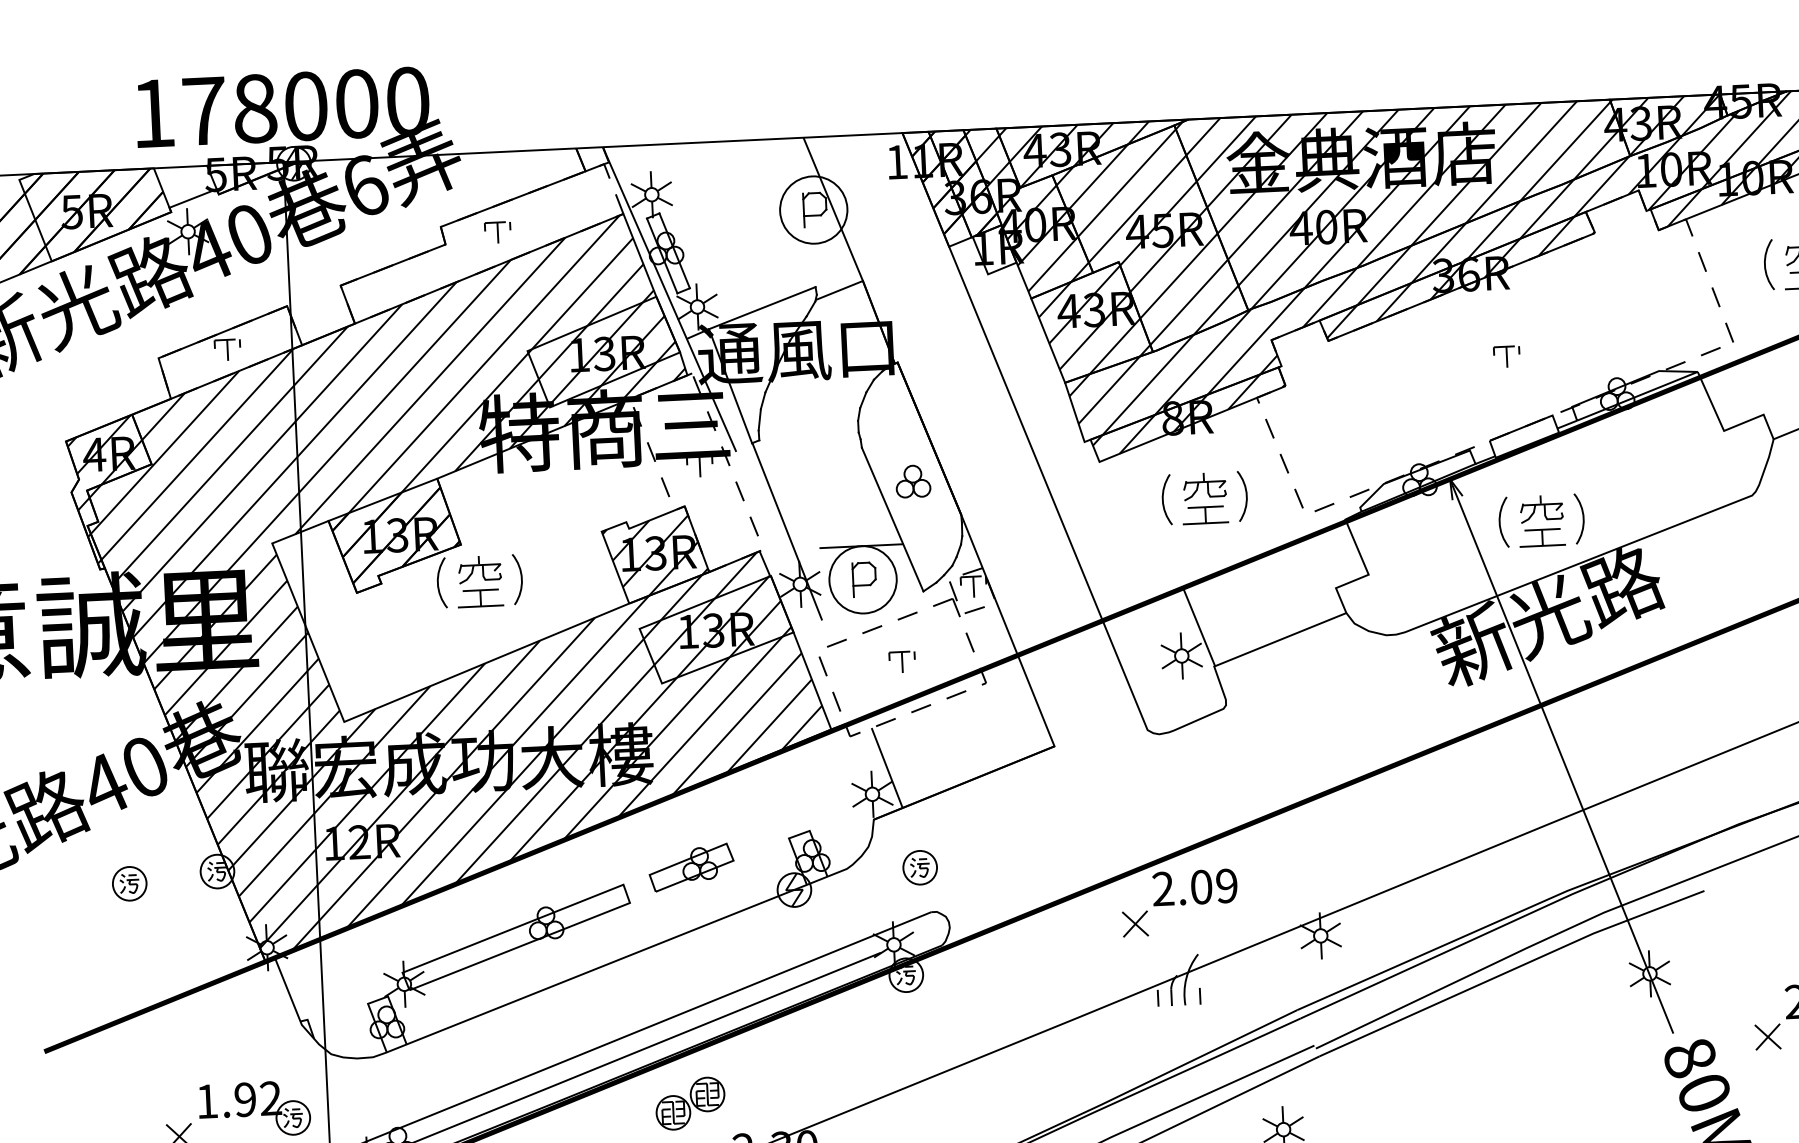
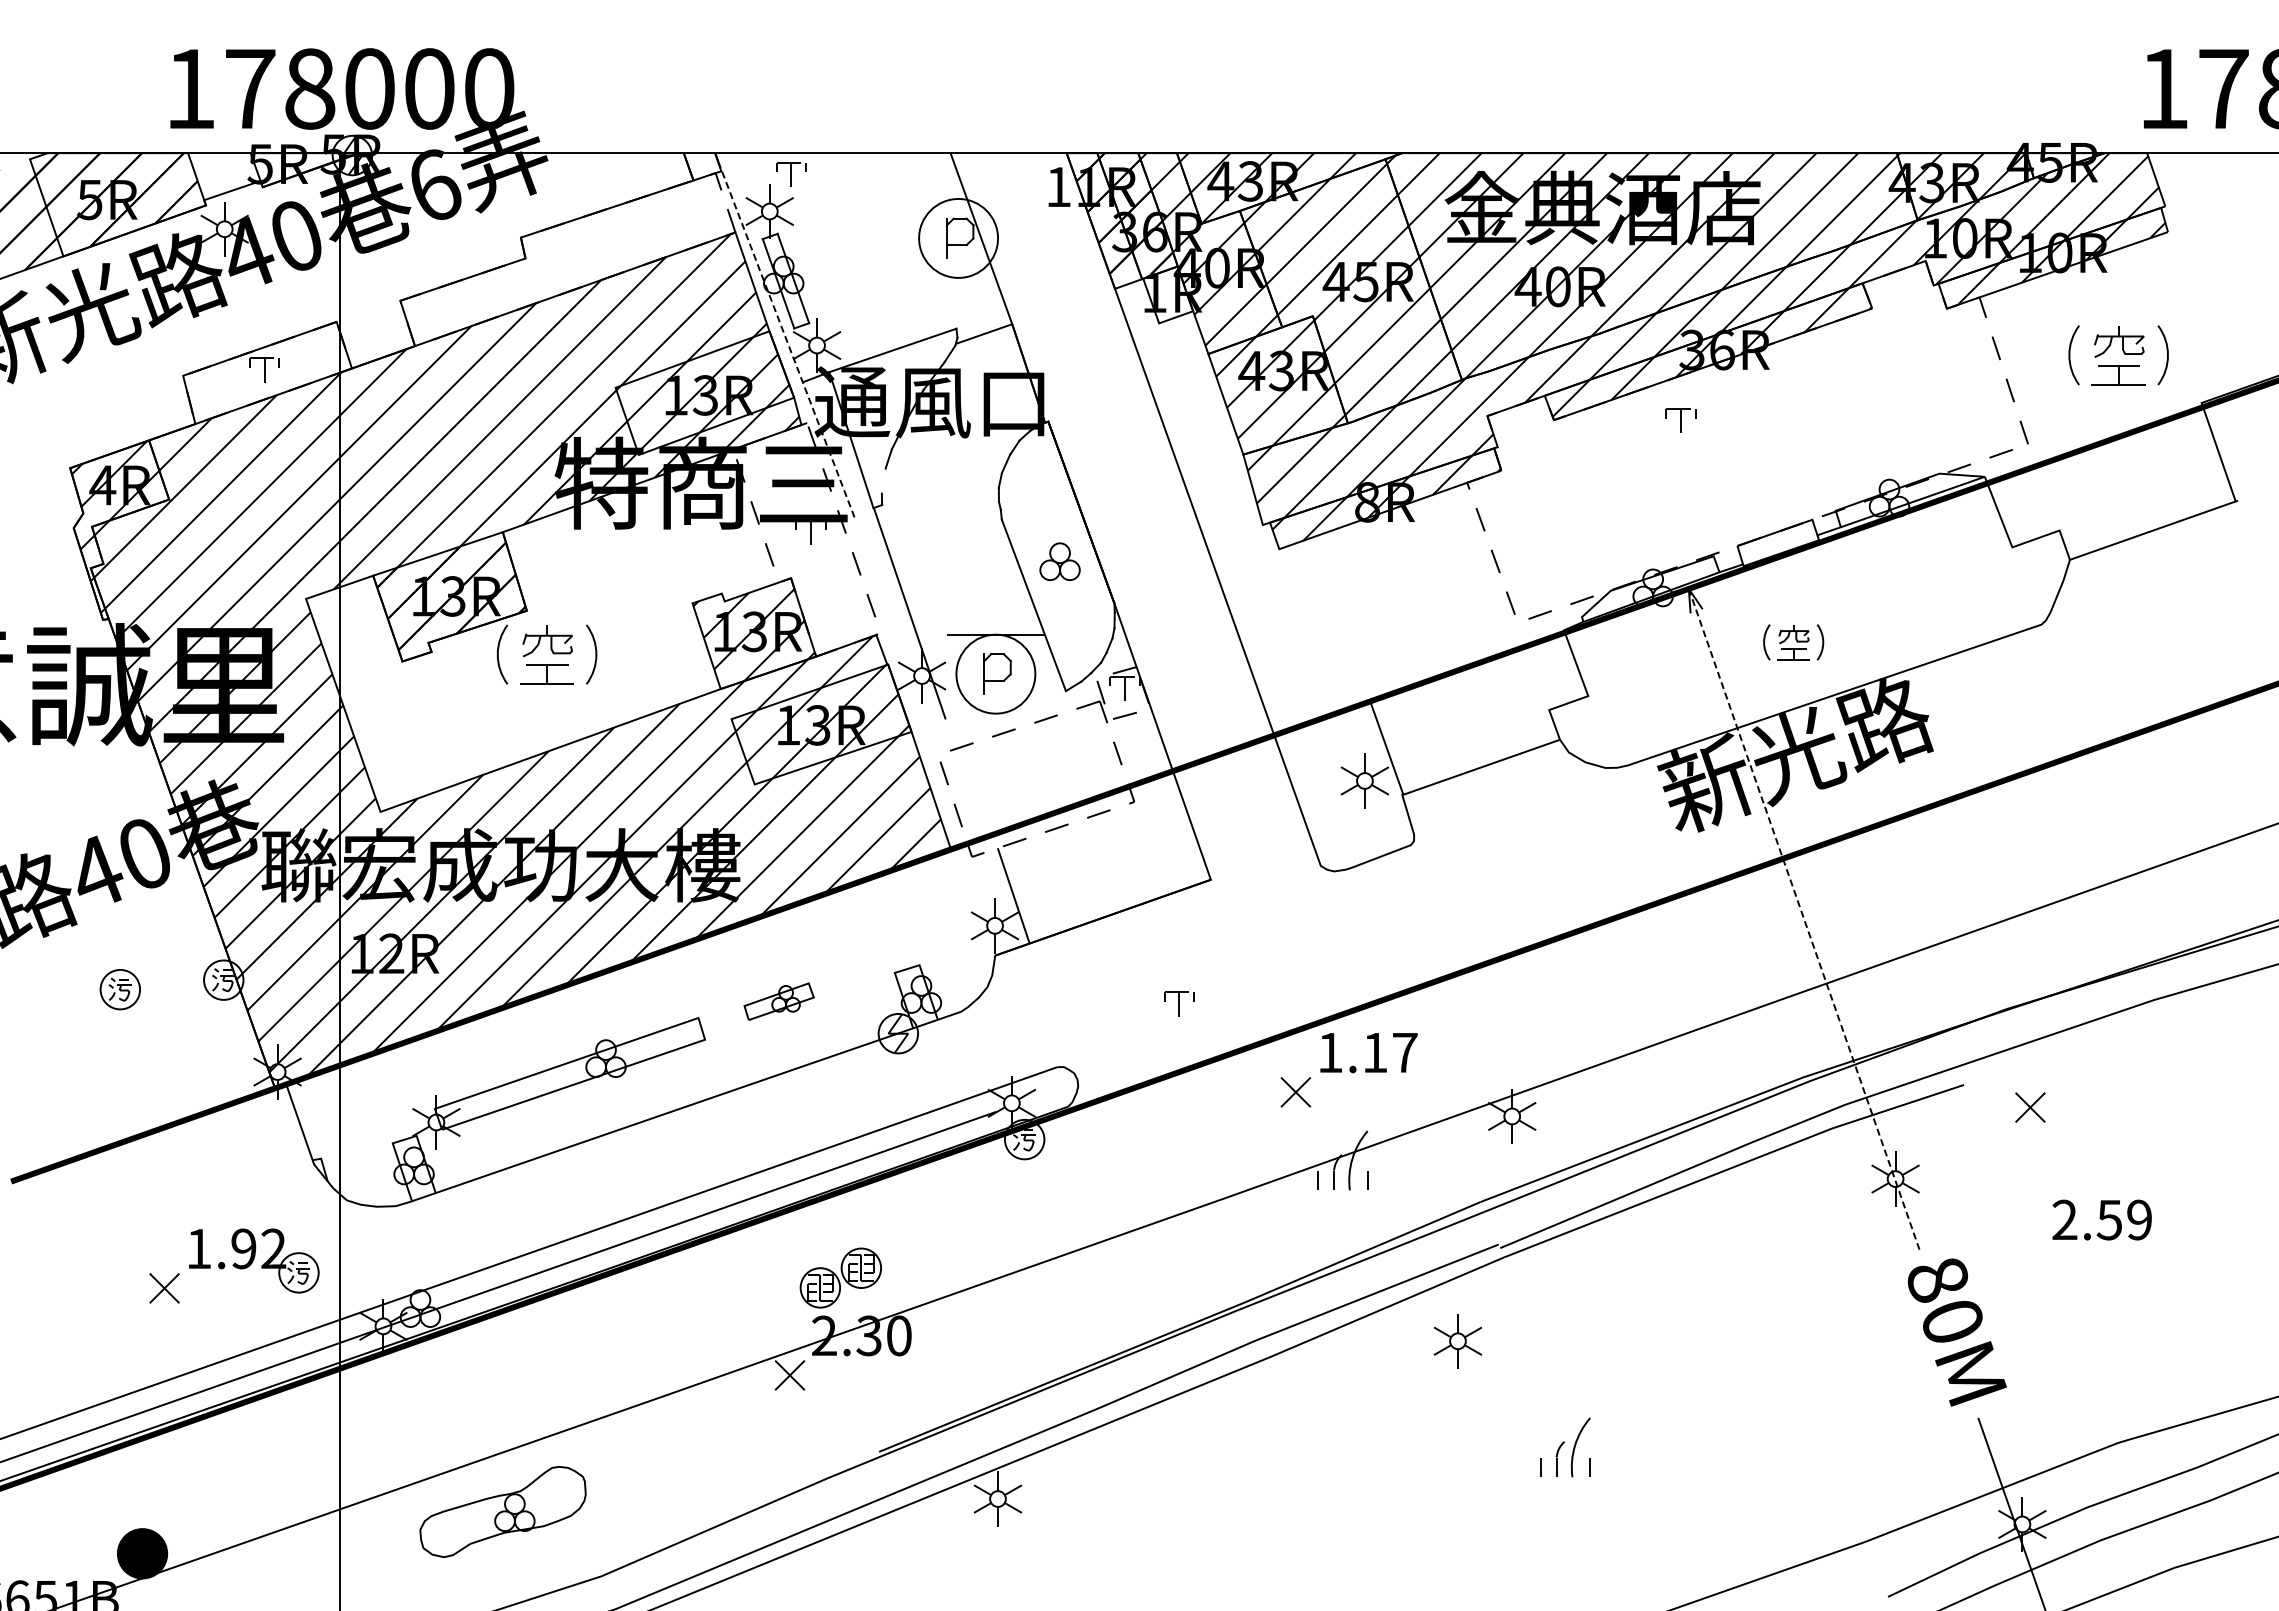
part: (497, 232) -> (791, 174), moved
line: (671, 303) -> (786, 340), solid -> dashed
part: (1506, 356) -> (1680, 420), moved
line: (759, 419) -> (883, 480), removed
part: (1204, 498) -> (1400, 597), removed
part: (1541, 520) -> (1793, 642), size x0.6
part: (902, 661) -> (1179, 1003), moved
line: (1561, 757) -> (1804, 920), solid -> dashed
part: (691, 867) -> (778, 1001), size x0.7
part: (919, 867) -> (1046, 1014), removed
text: (1194, 887) -> (1367, 1052), 2.09 -> 1.17
part: (1768, 1036) -> (2030, 1107), moved
part: (690, 1103) -> (840, 1277), moved

